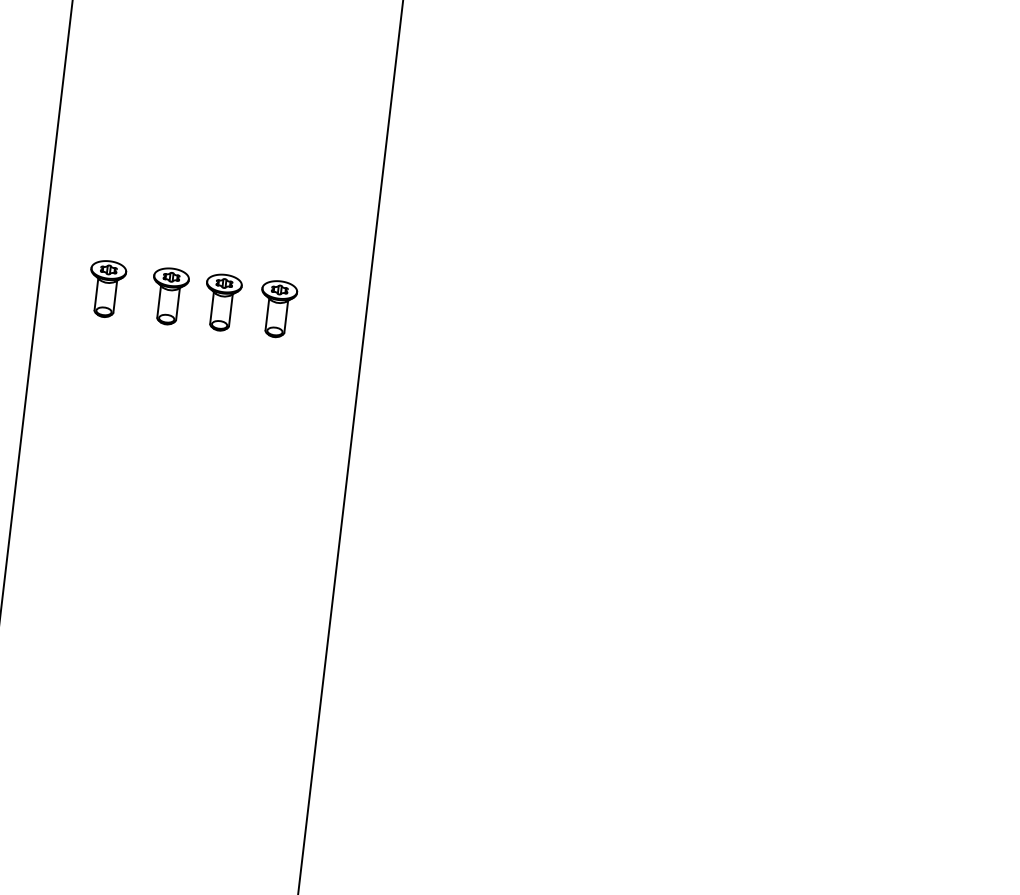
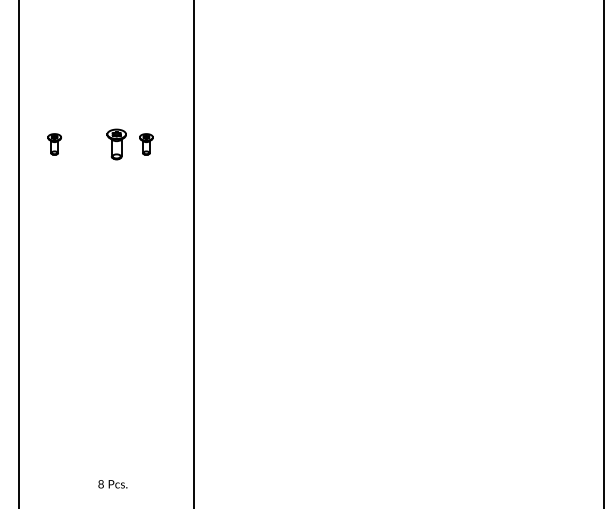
part: (106, 289) -> (54, 144), size x0.7
part: (169, 296) -> (88, 144), removed
part: (277, 309) -> (146, 144), size x0.7

